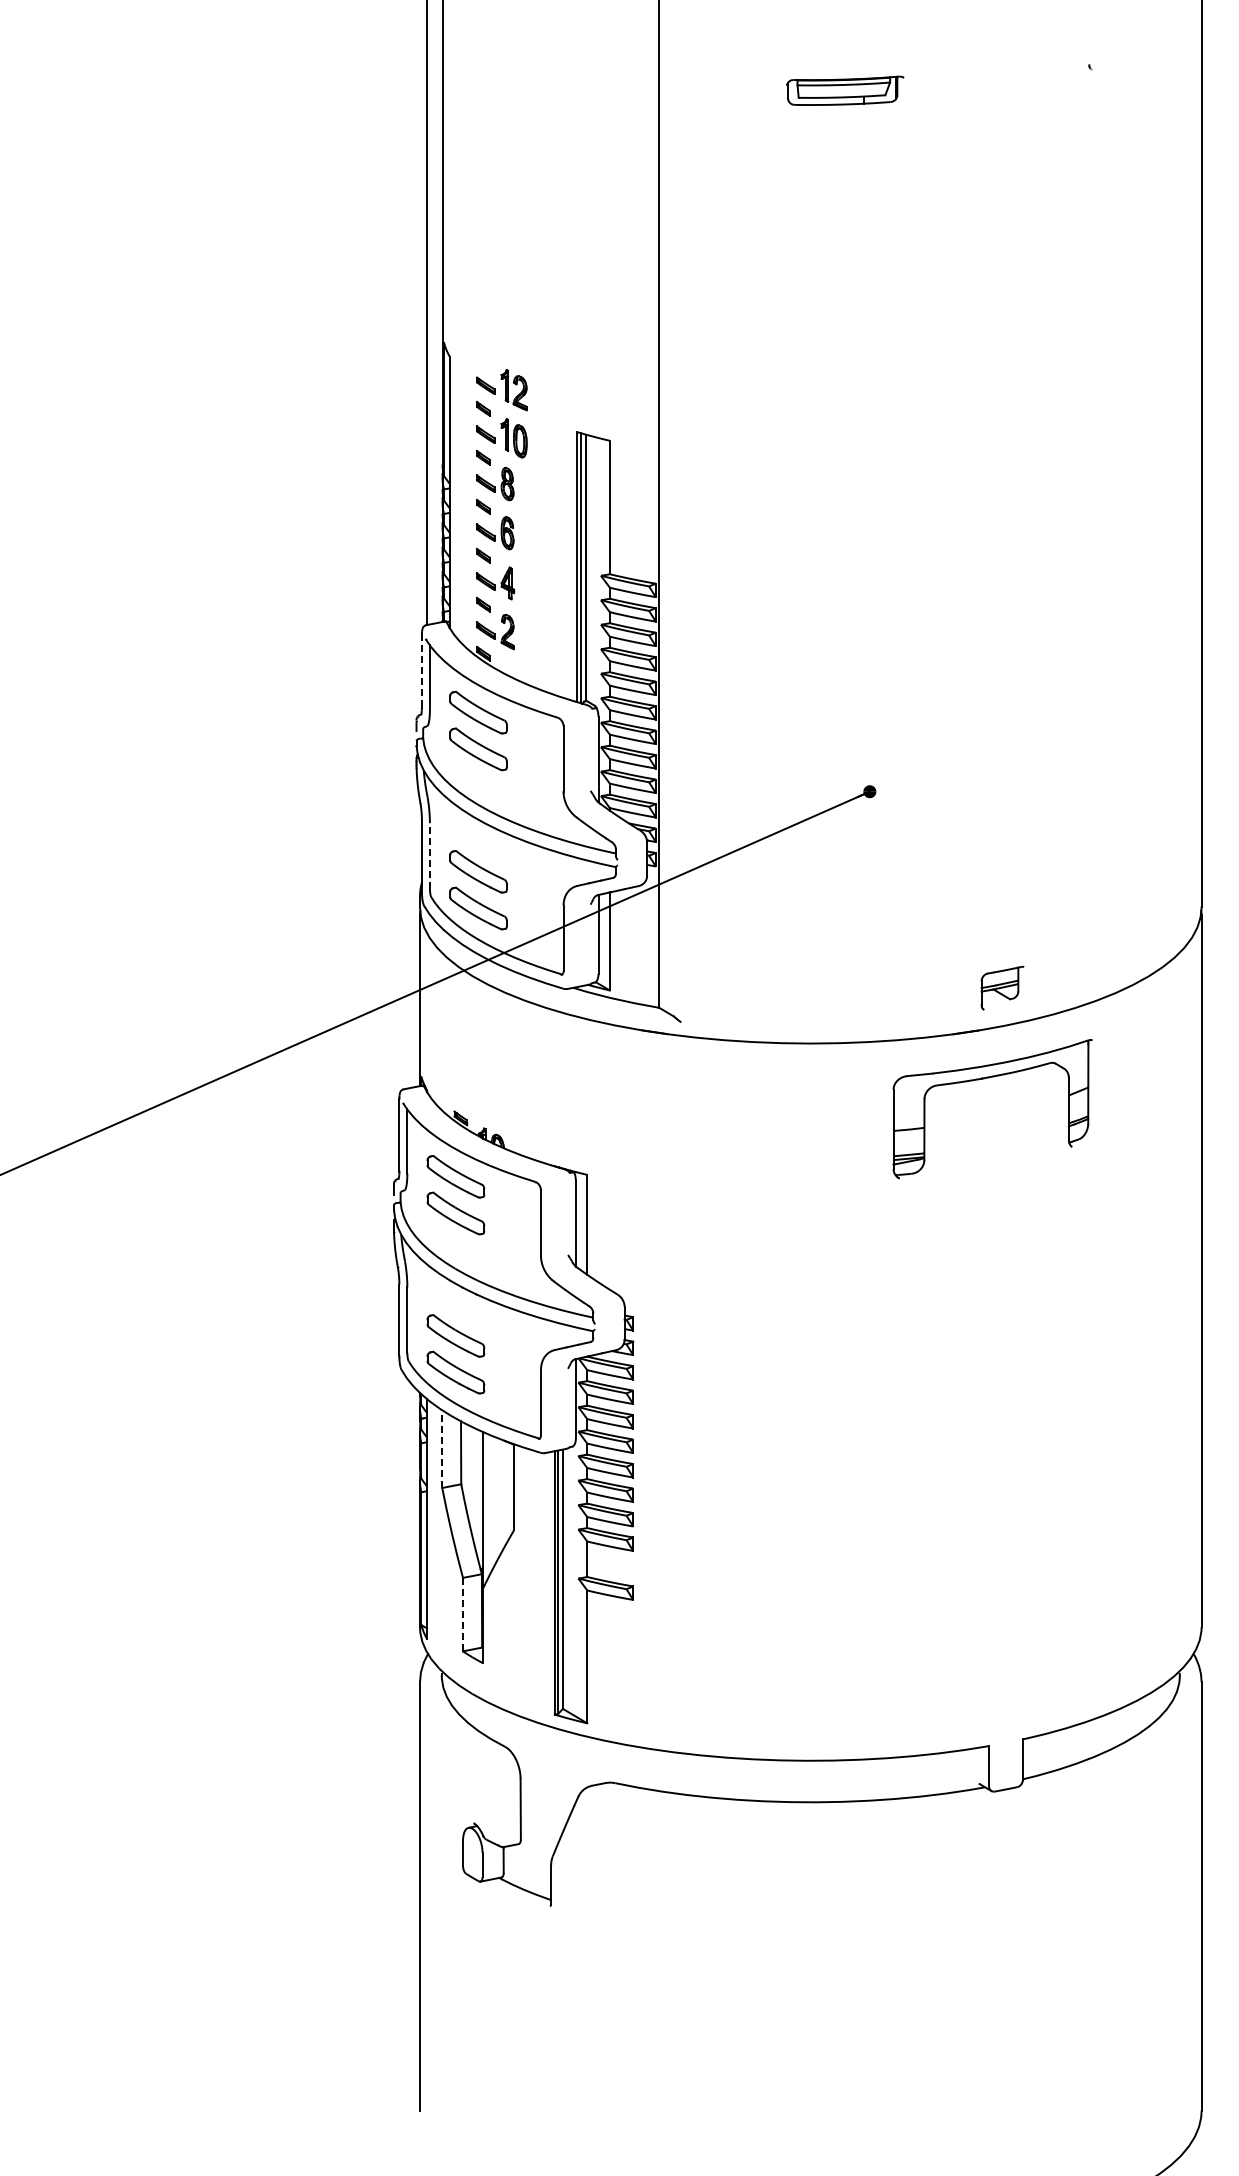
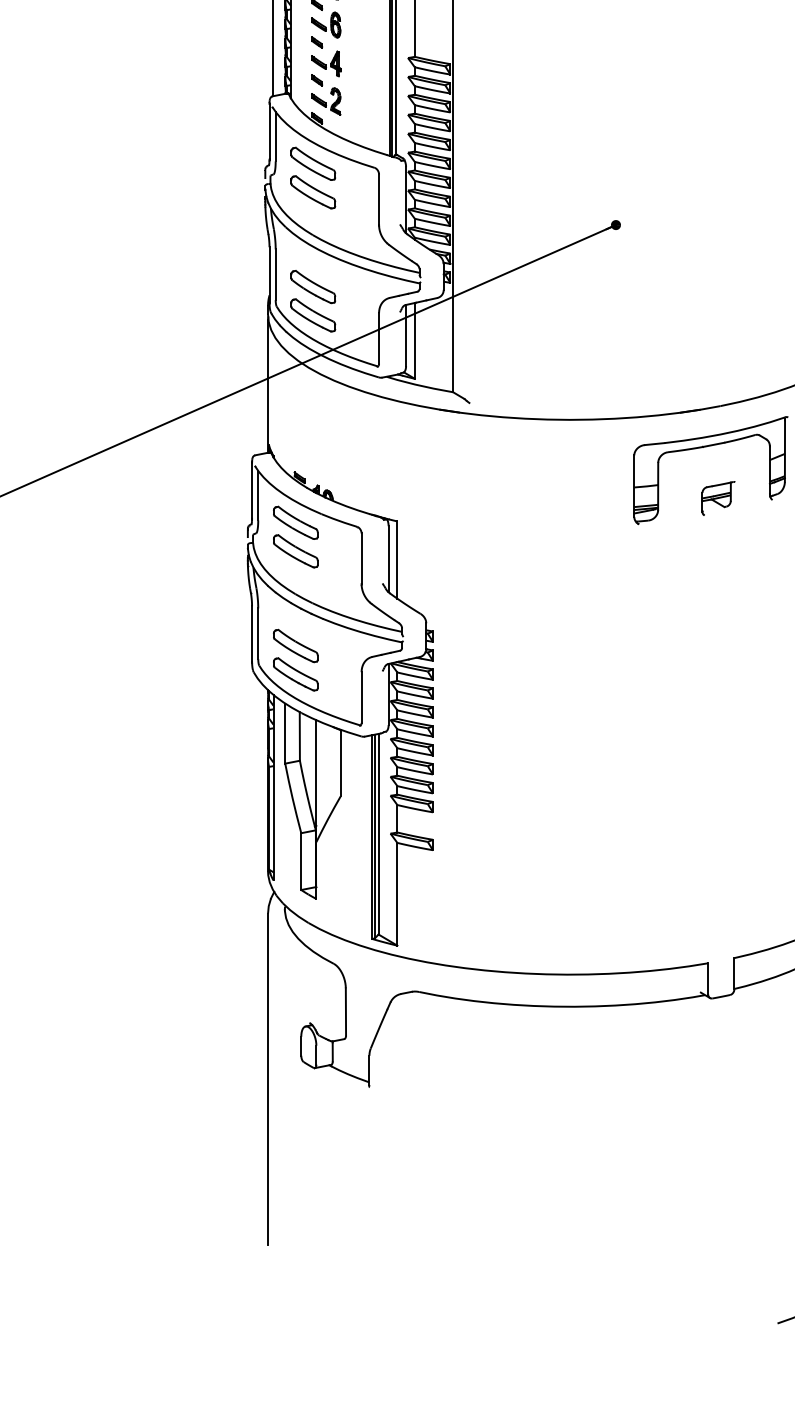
line: (421, 670) -> (269, 131), dashed -> solid
line: (429, 855) -> (275, 274), dashed -> solid
part: (1002, 987) -> (718, 497), moved
line: (442, 1449) -> (285, 733), dashed -> solid
line: (463, 1614) -> (301, 861), dashed -> solid

